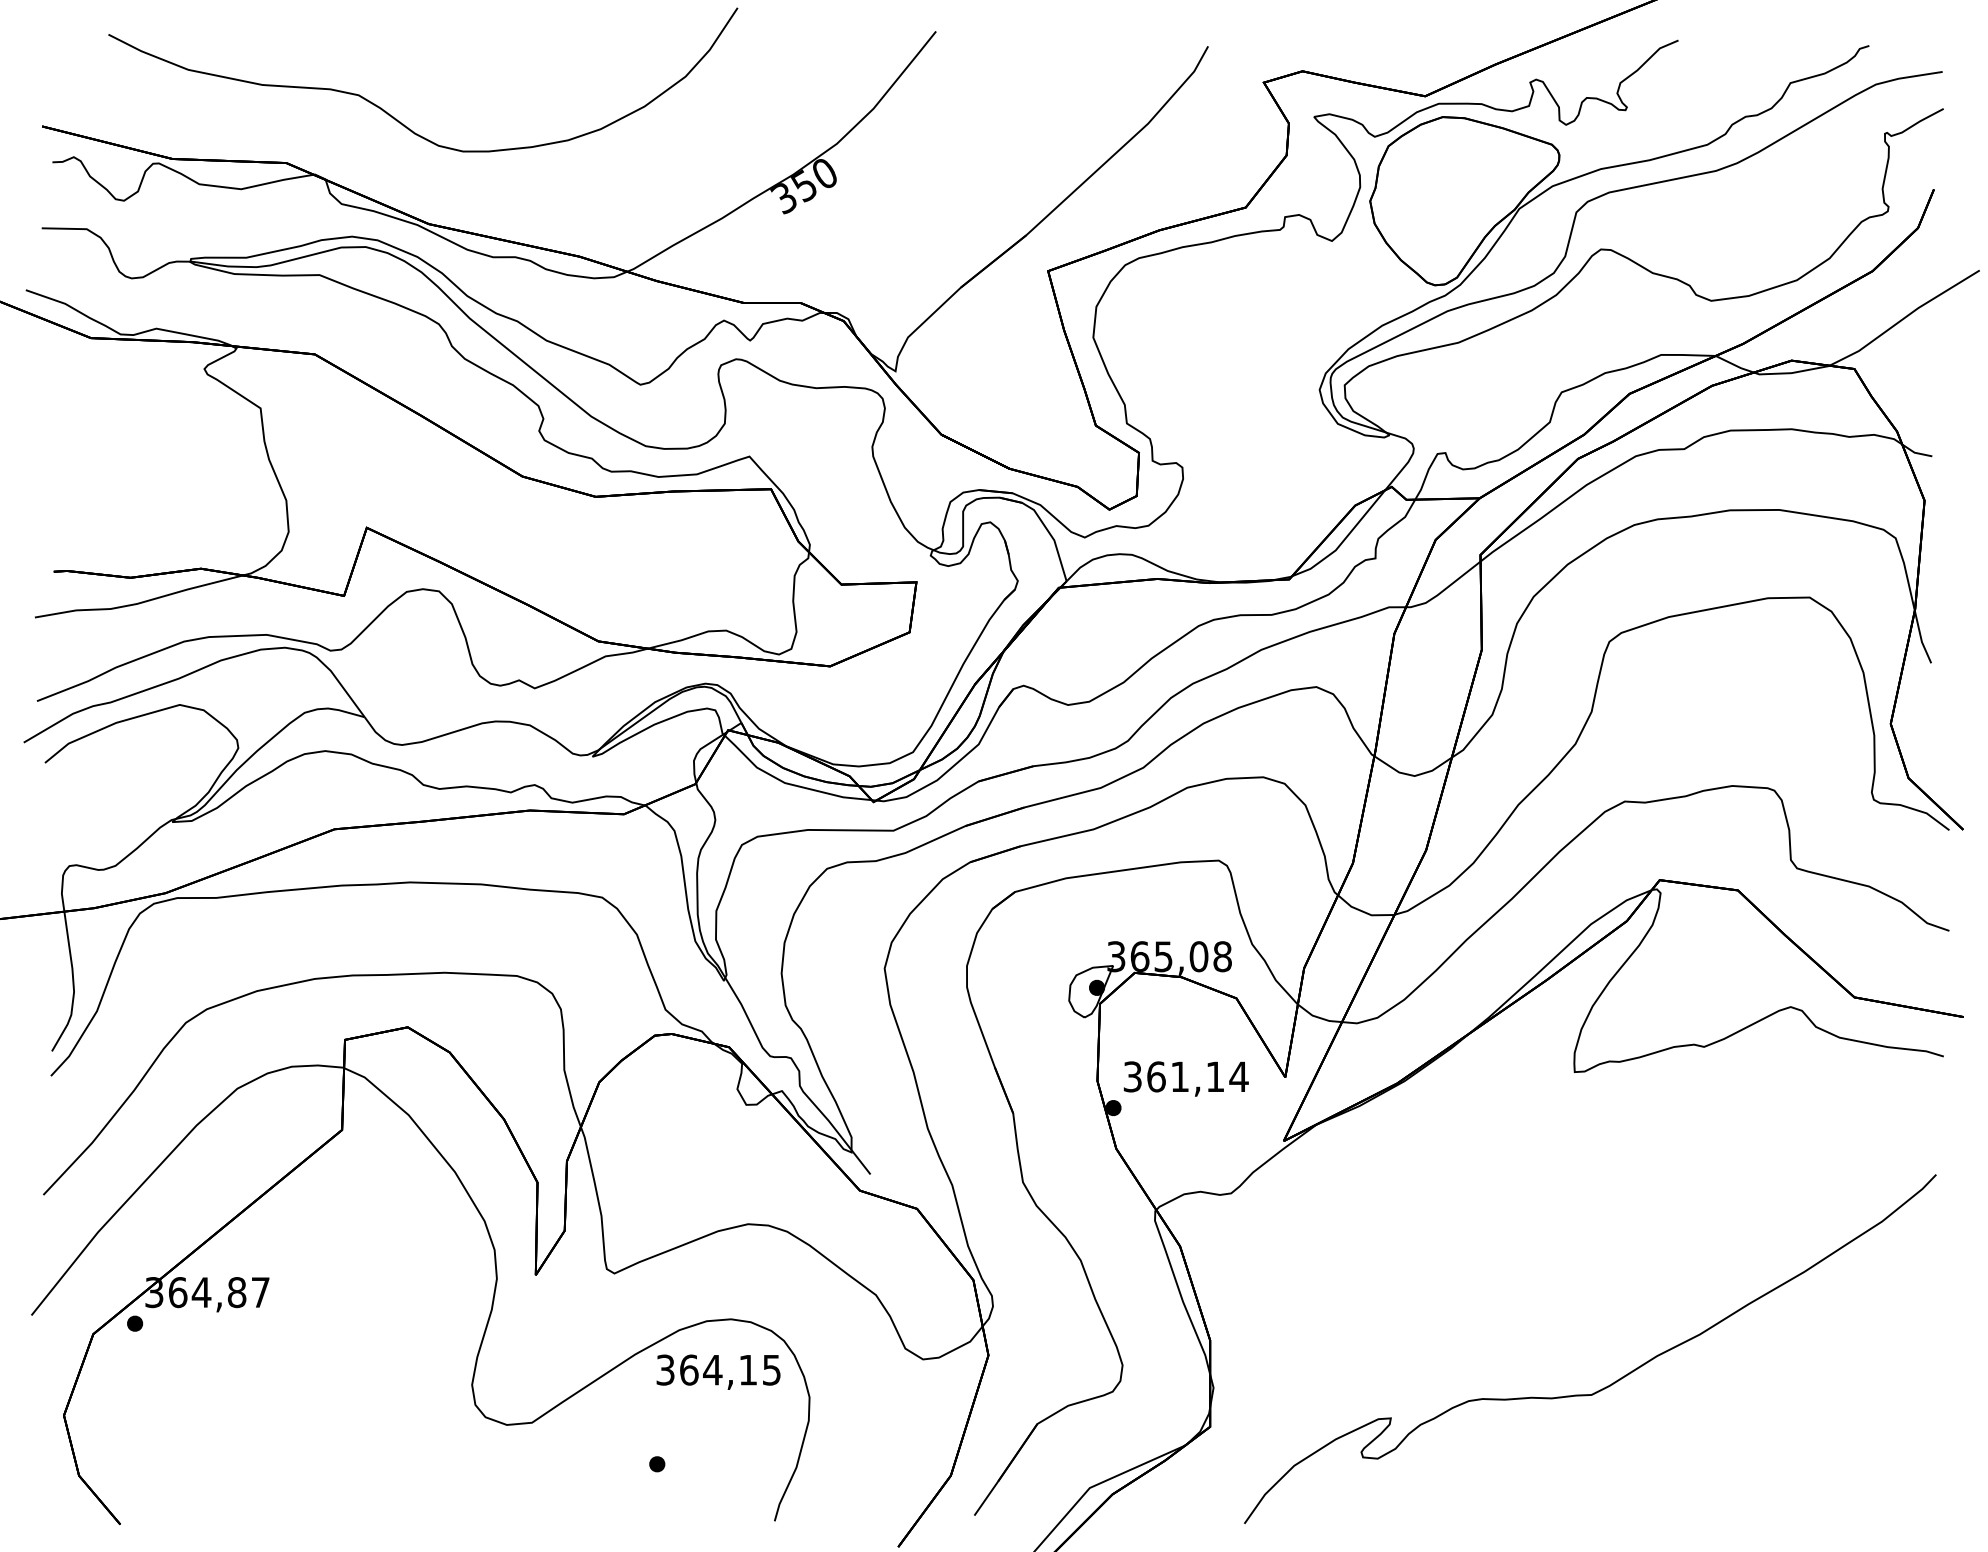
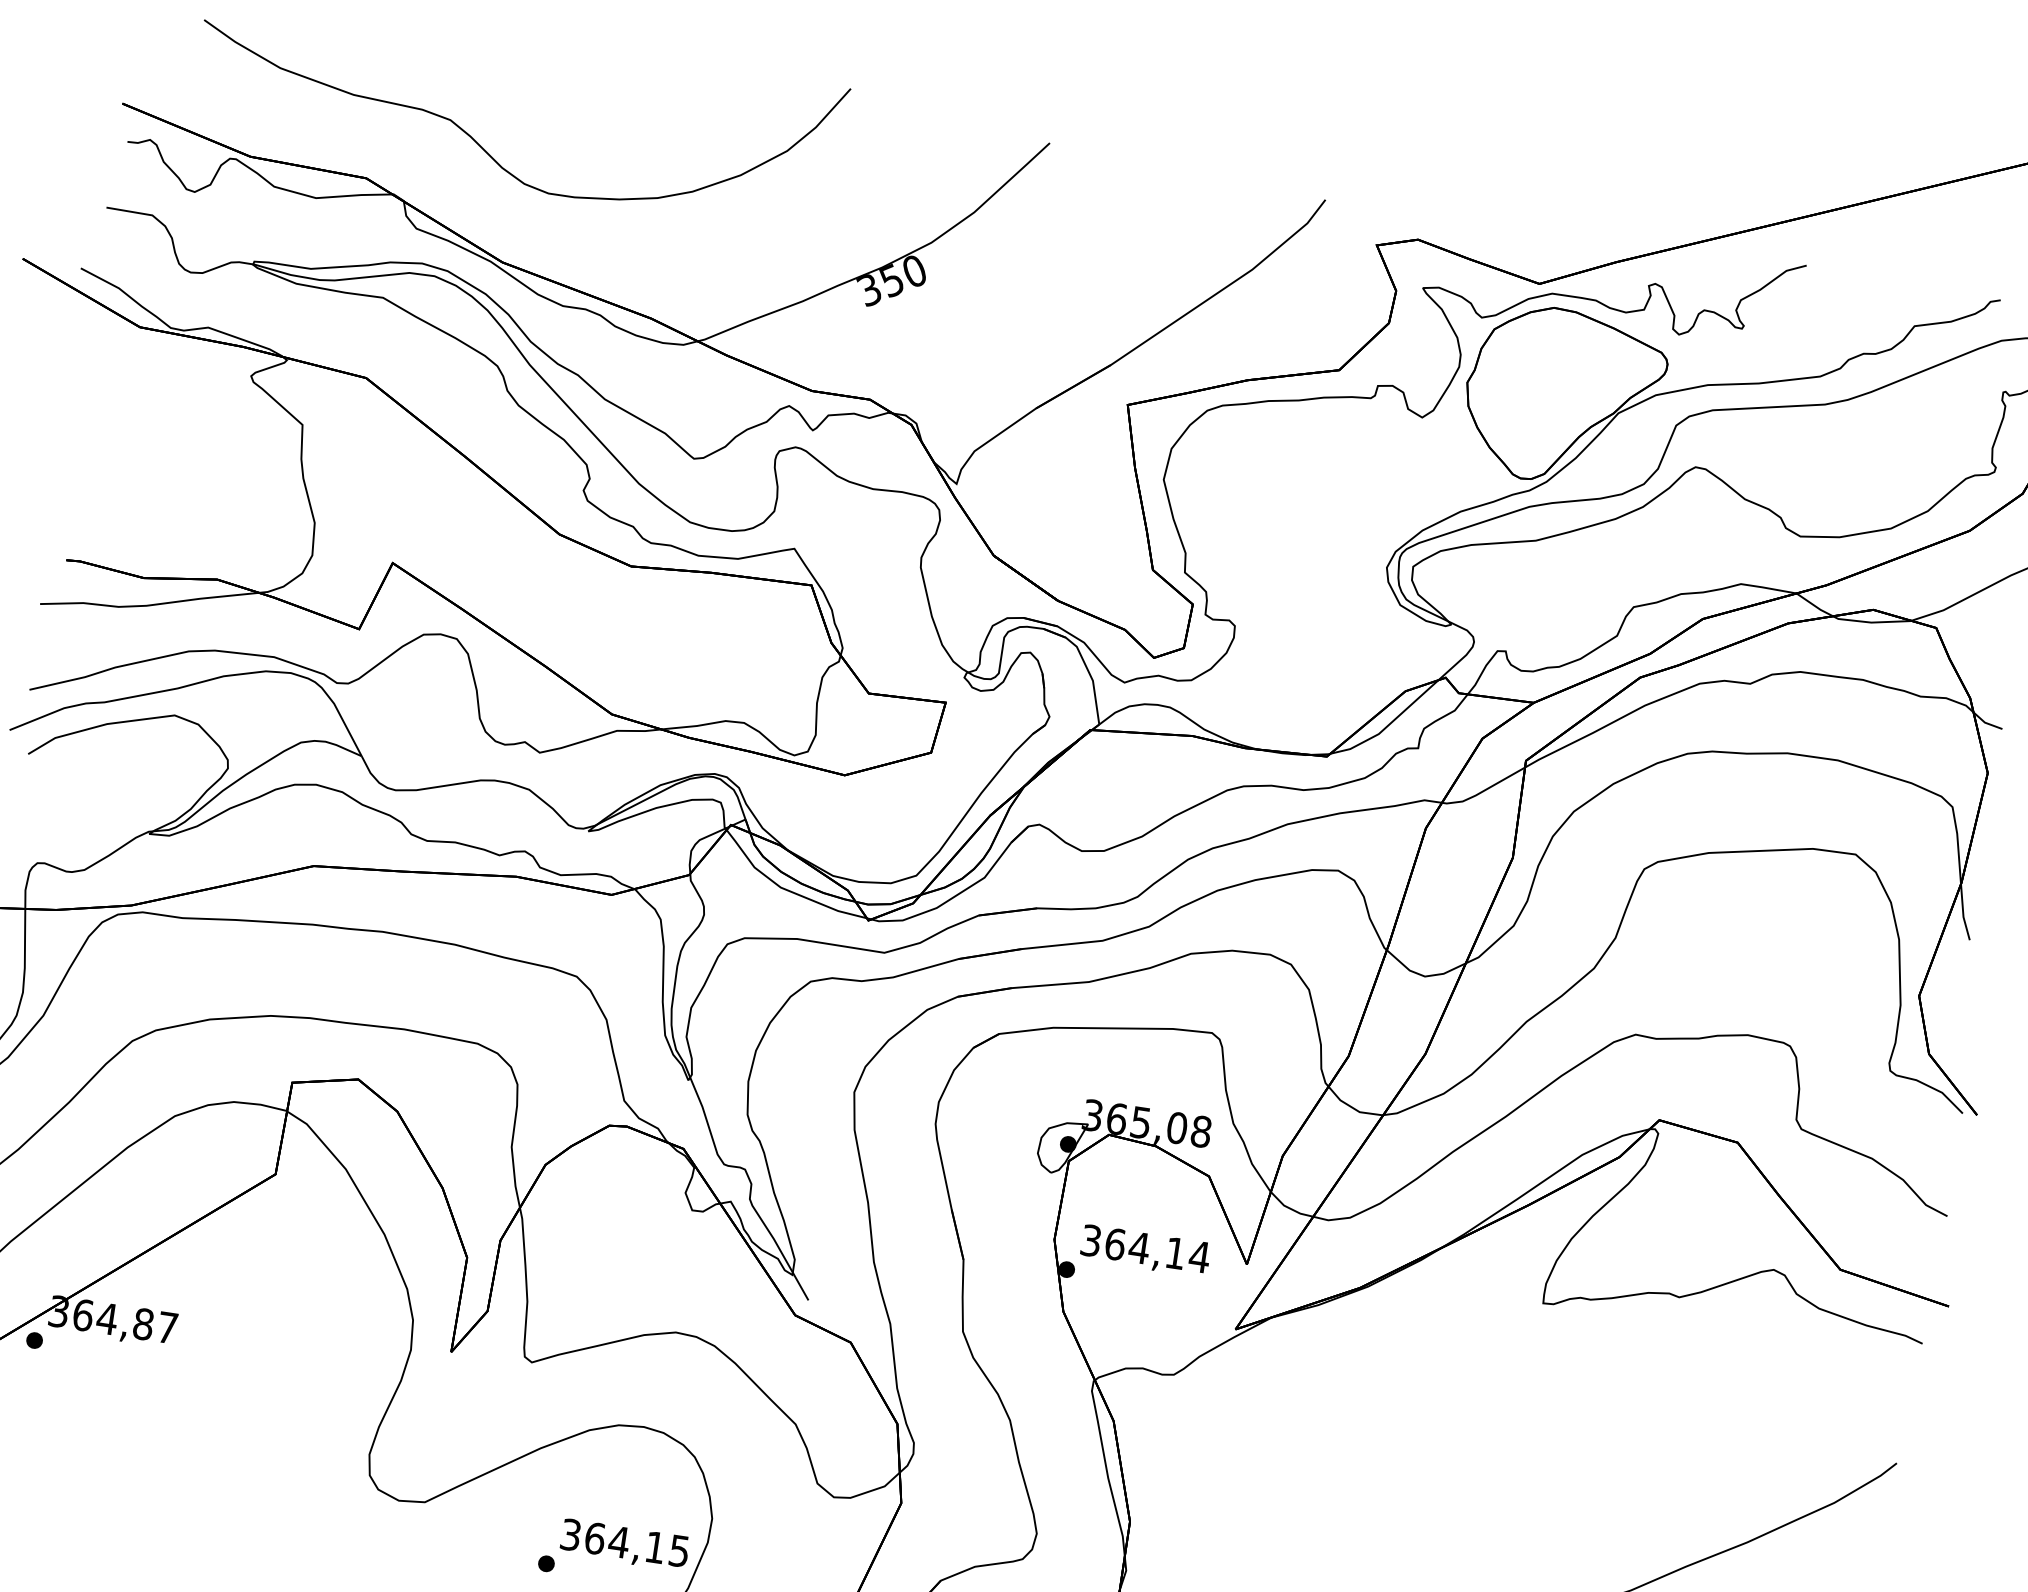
text: (1179, 1076) -> (1138, 1247), 361,14 -> 364,14
text: (718, 1371) -> (624, 1544), moved

